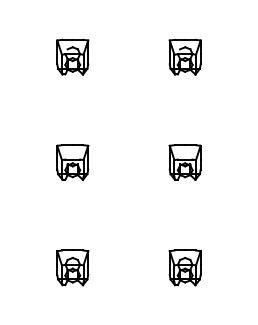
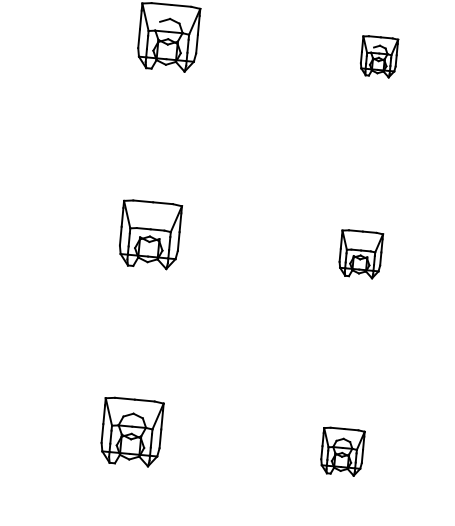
part: (184, 56) -> (377, 55), size x0.6
part: (184, 162) -> (359, 254), size x0.7
part: (184, 267) -> (341, 450), size x0.7

